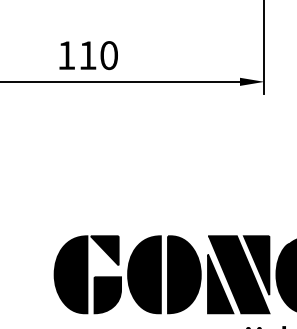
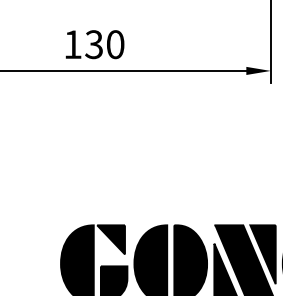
text: (87, 55) -> (93, 44), 110 -> 130

